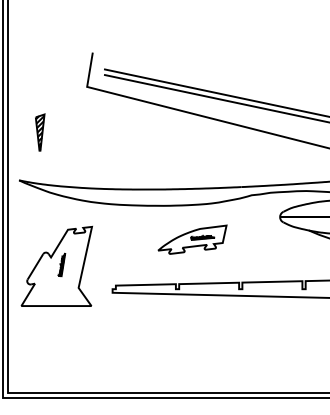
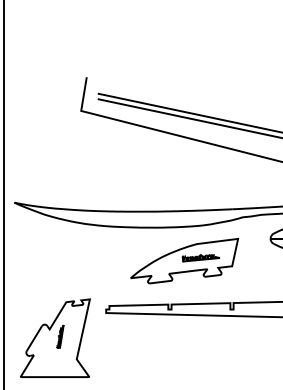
part: (40, 132) -> (35, 155), removed
part: (192, 239) -> (184, 260), size x1.6
part: (56, 265) -> (55, 337), moved

